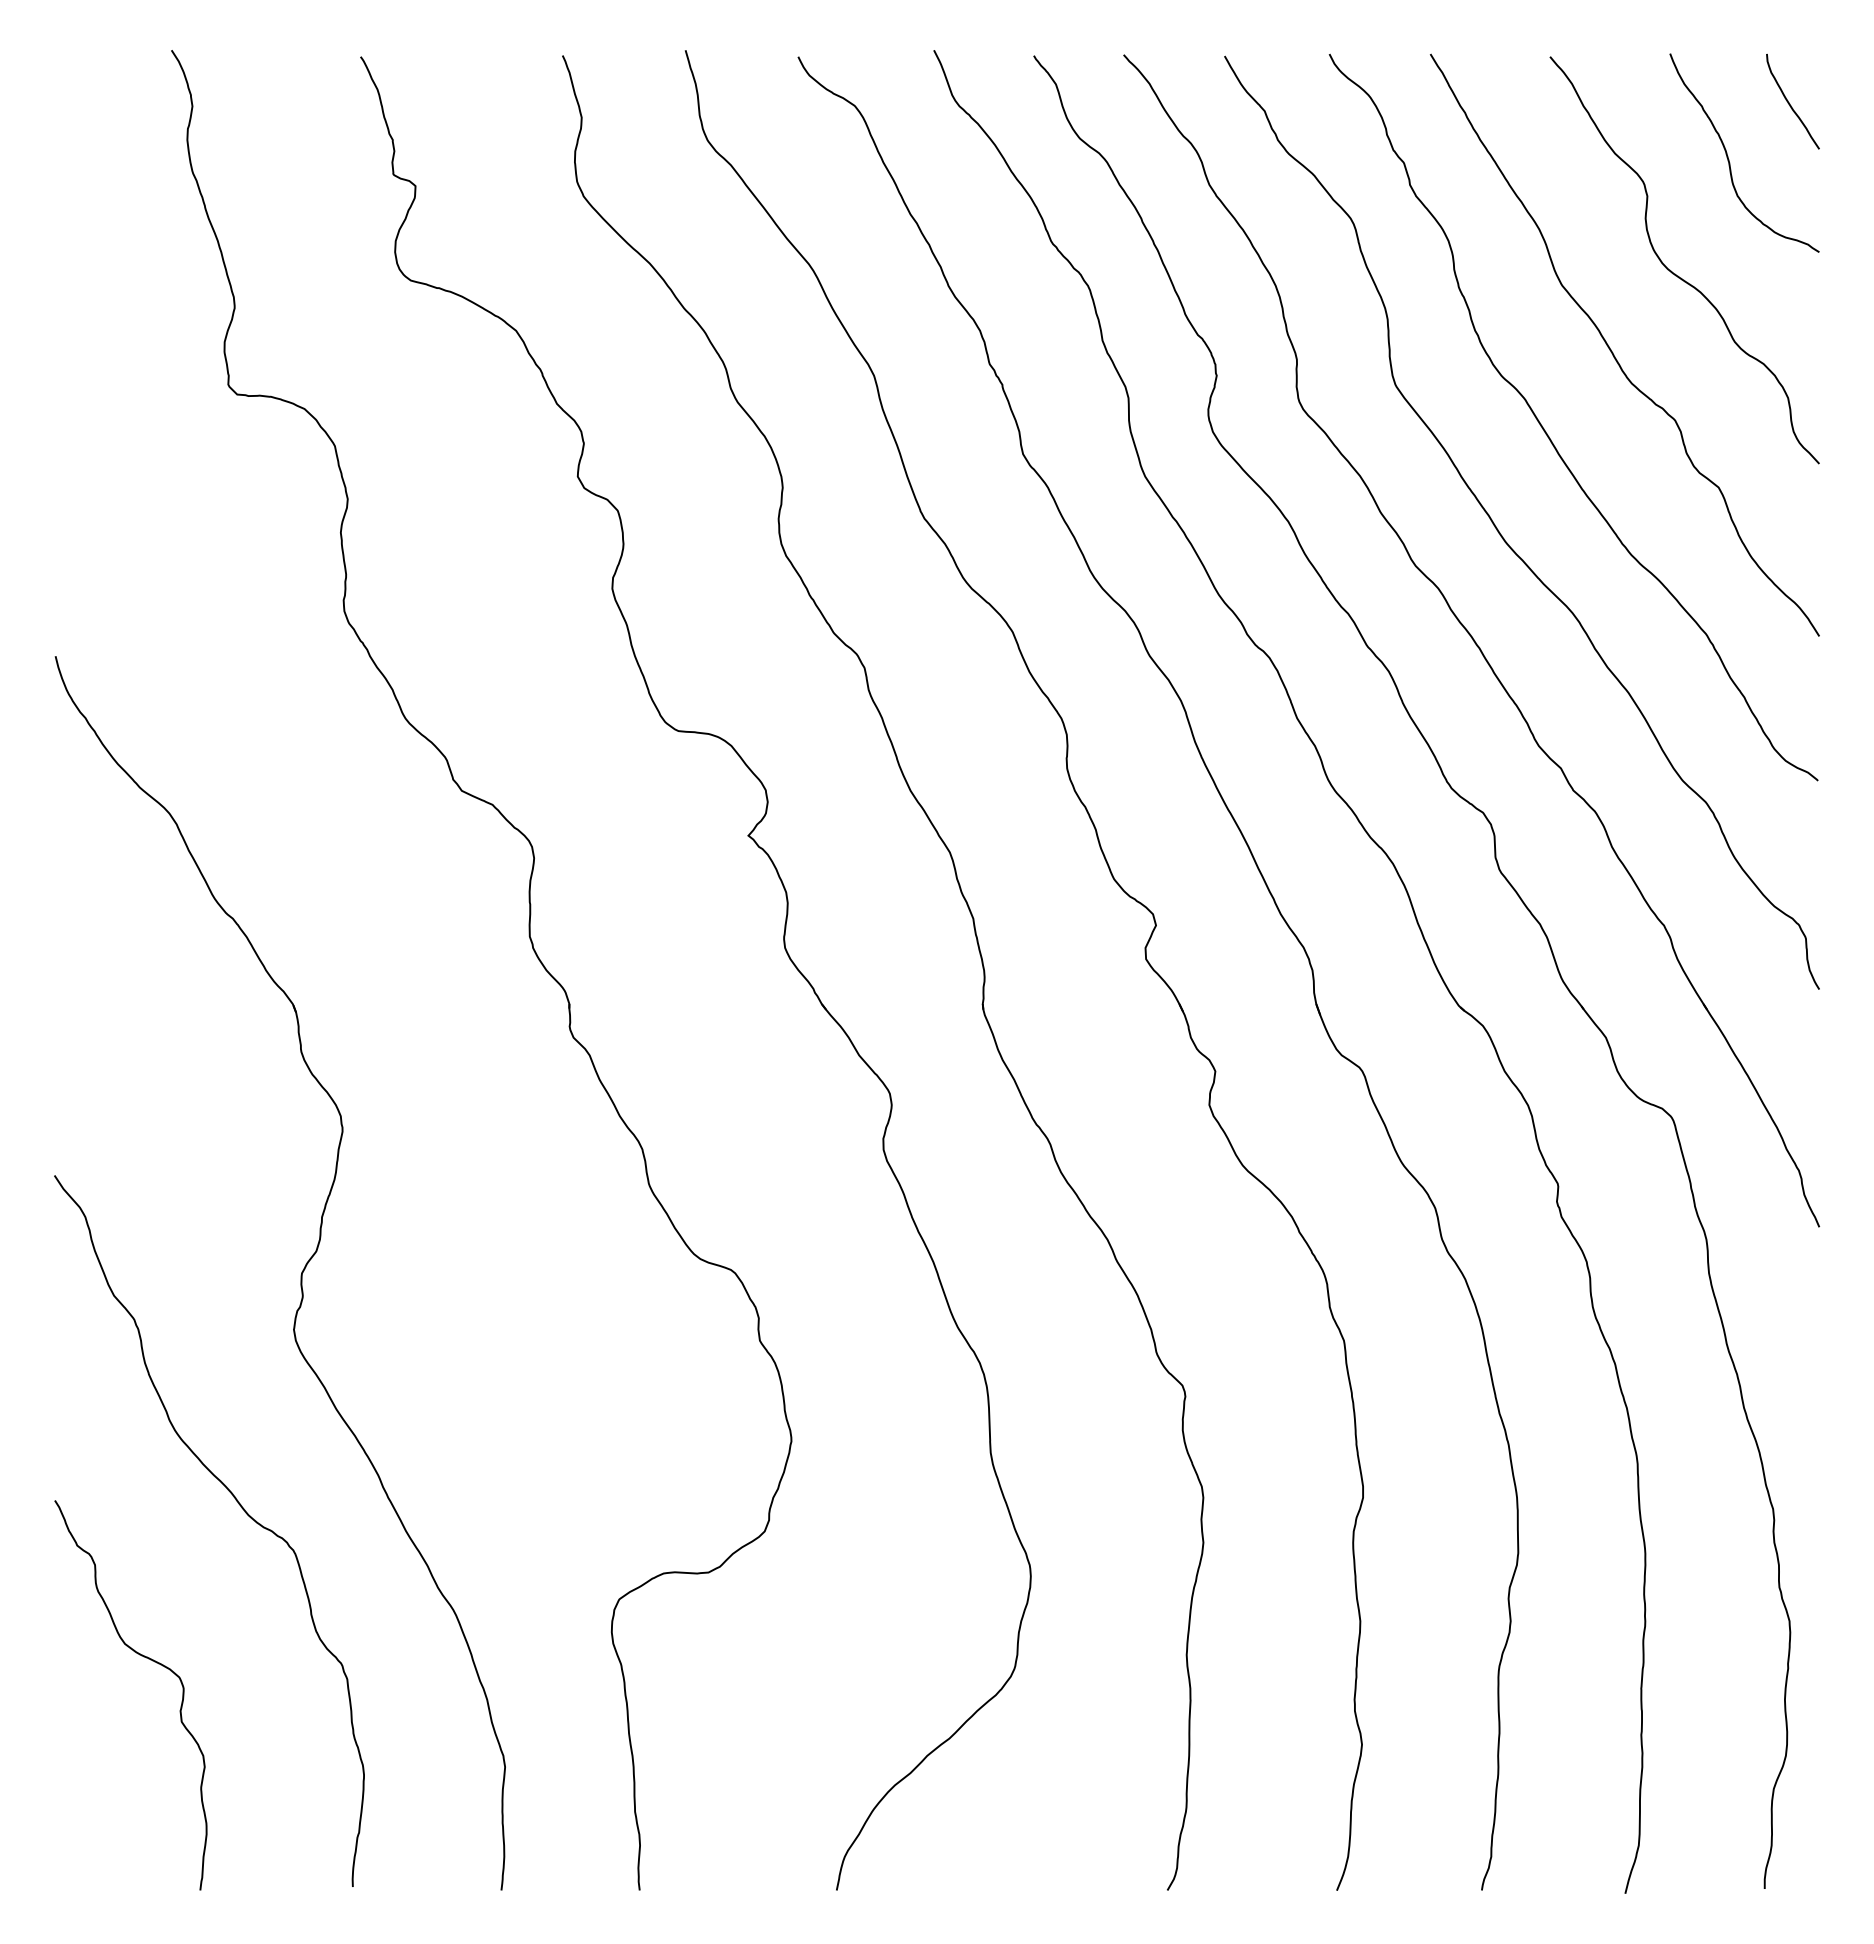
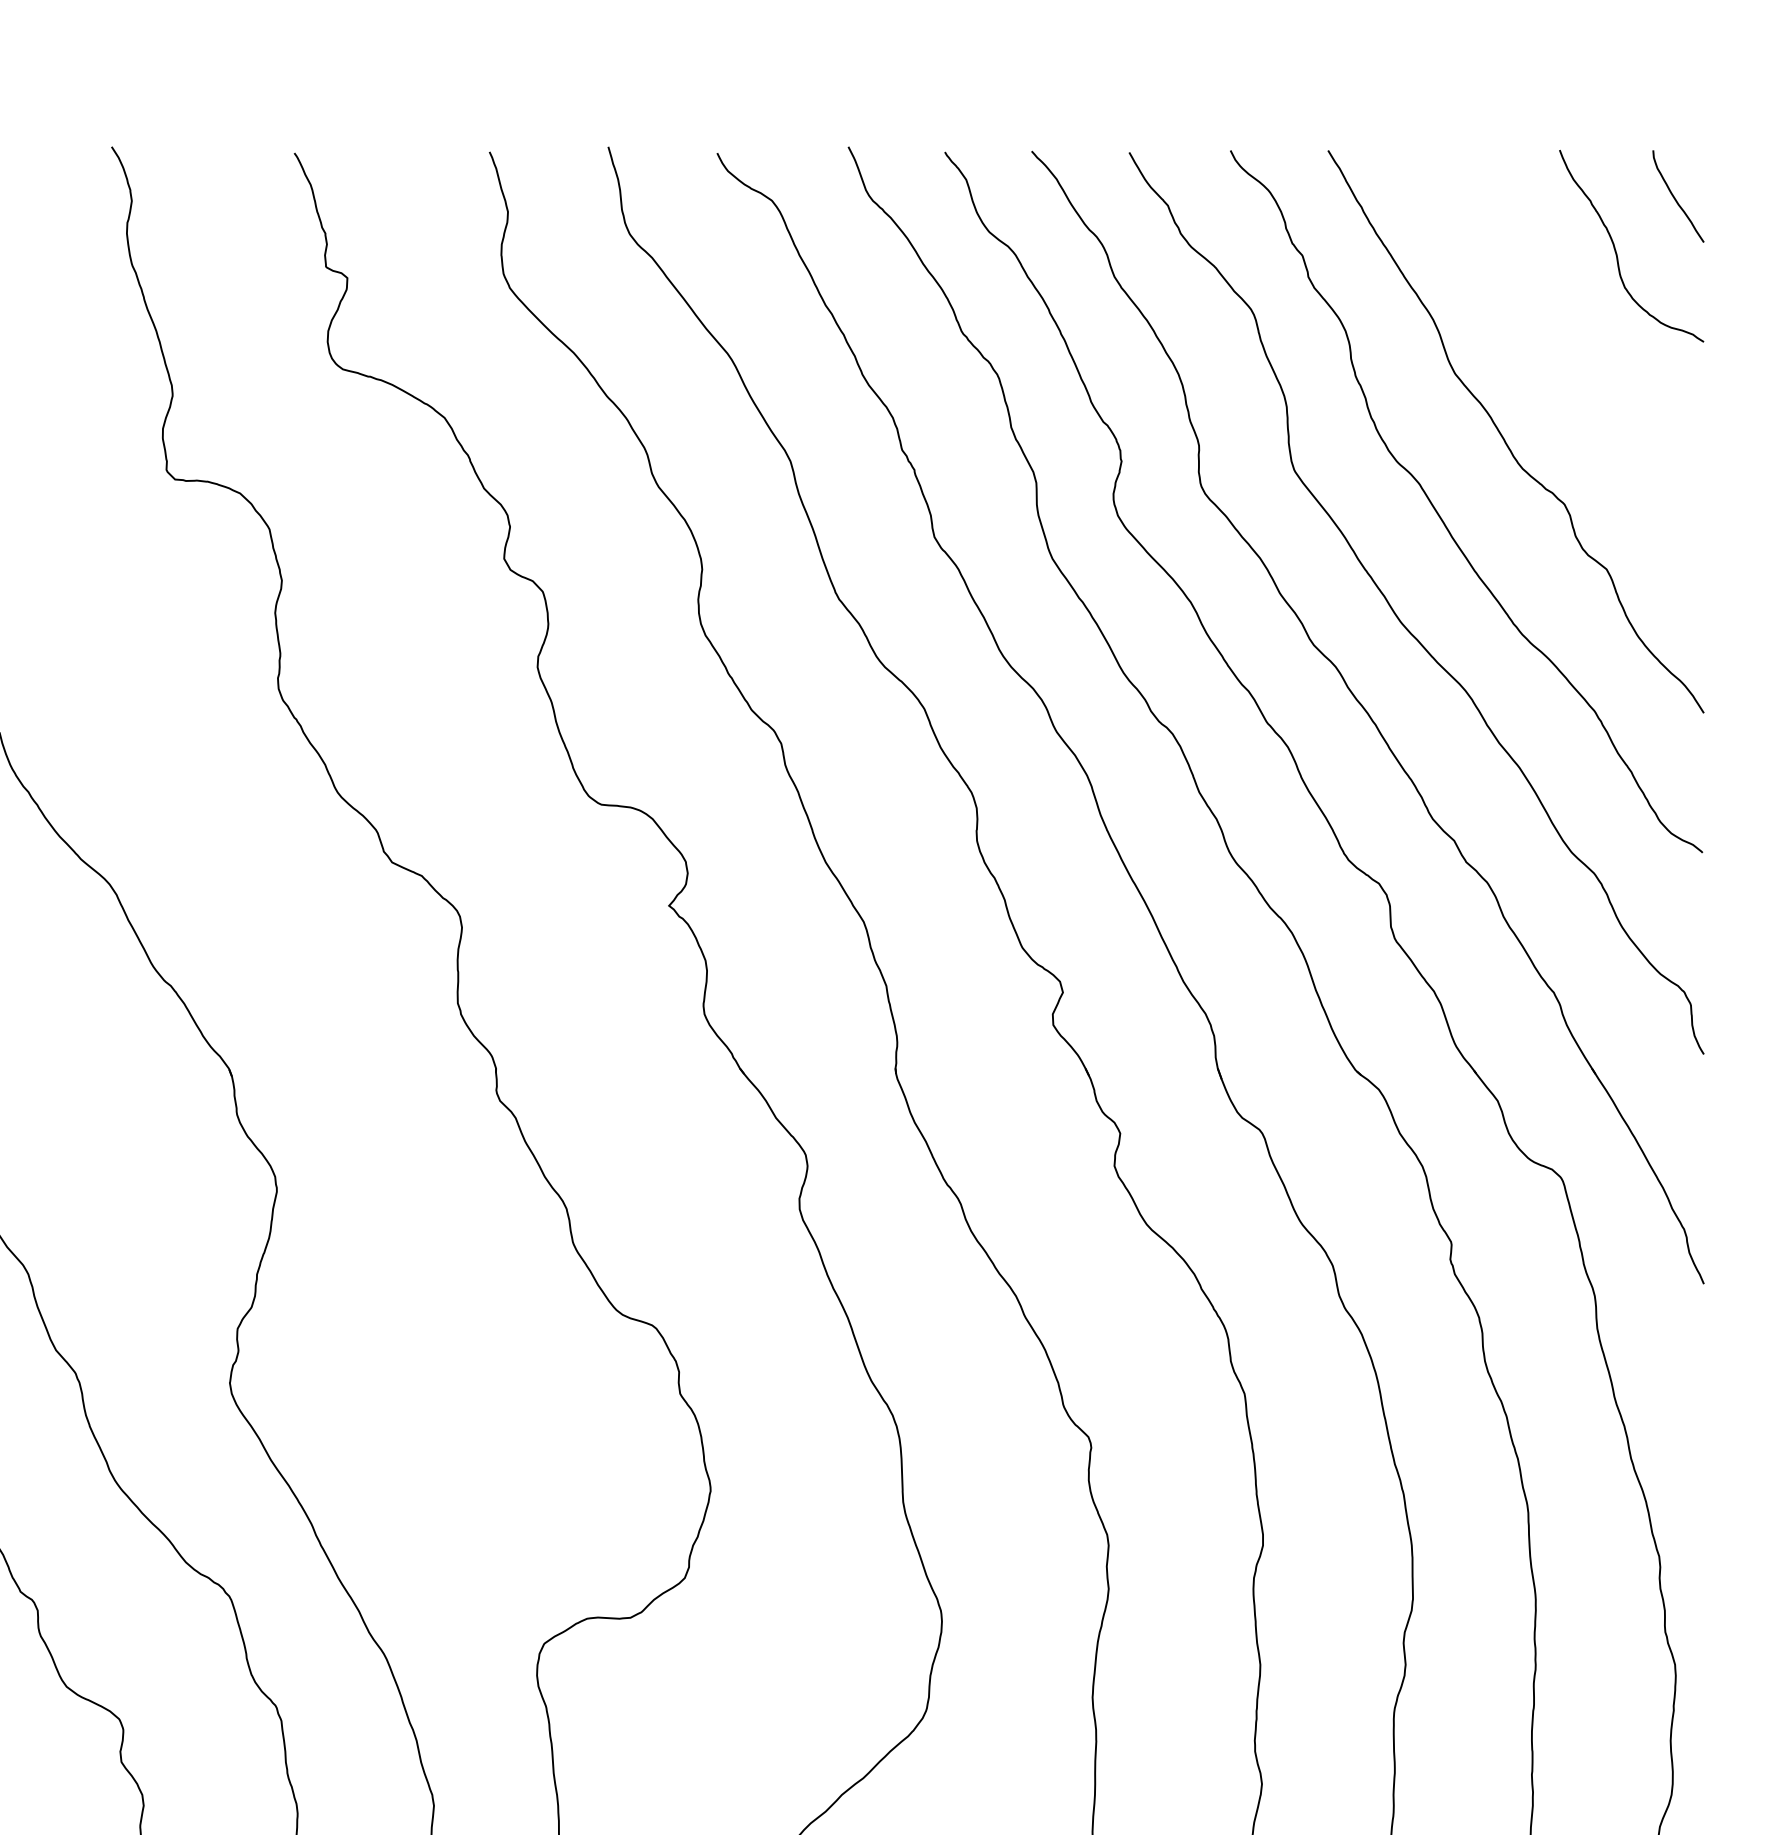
curve: (1675, 273) -> (1564, 362), removed

